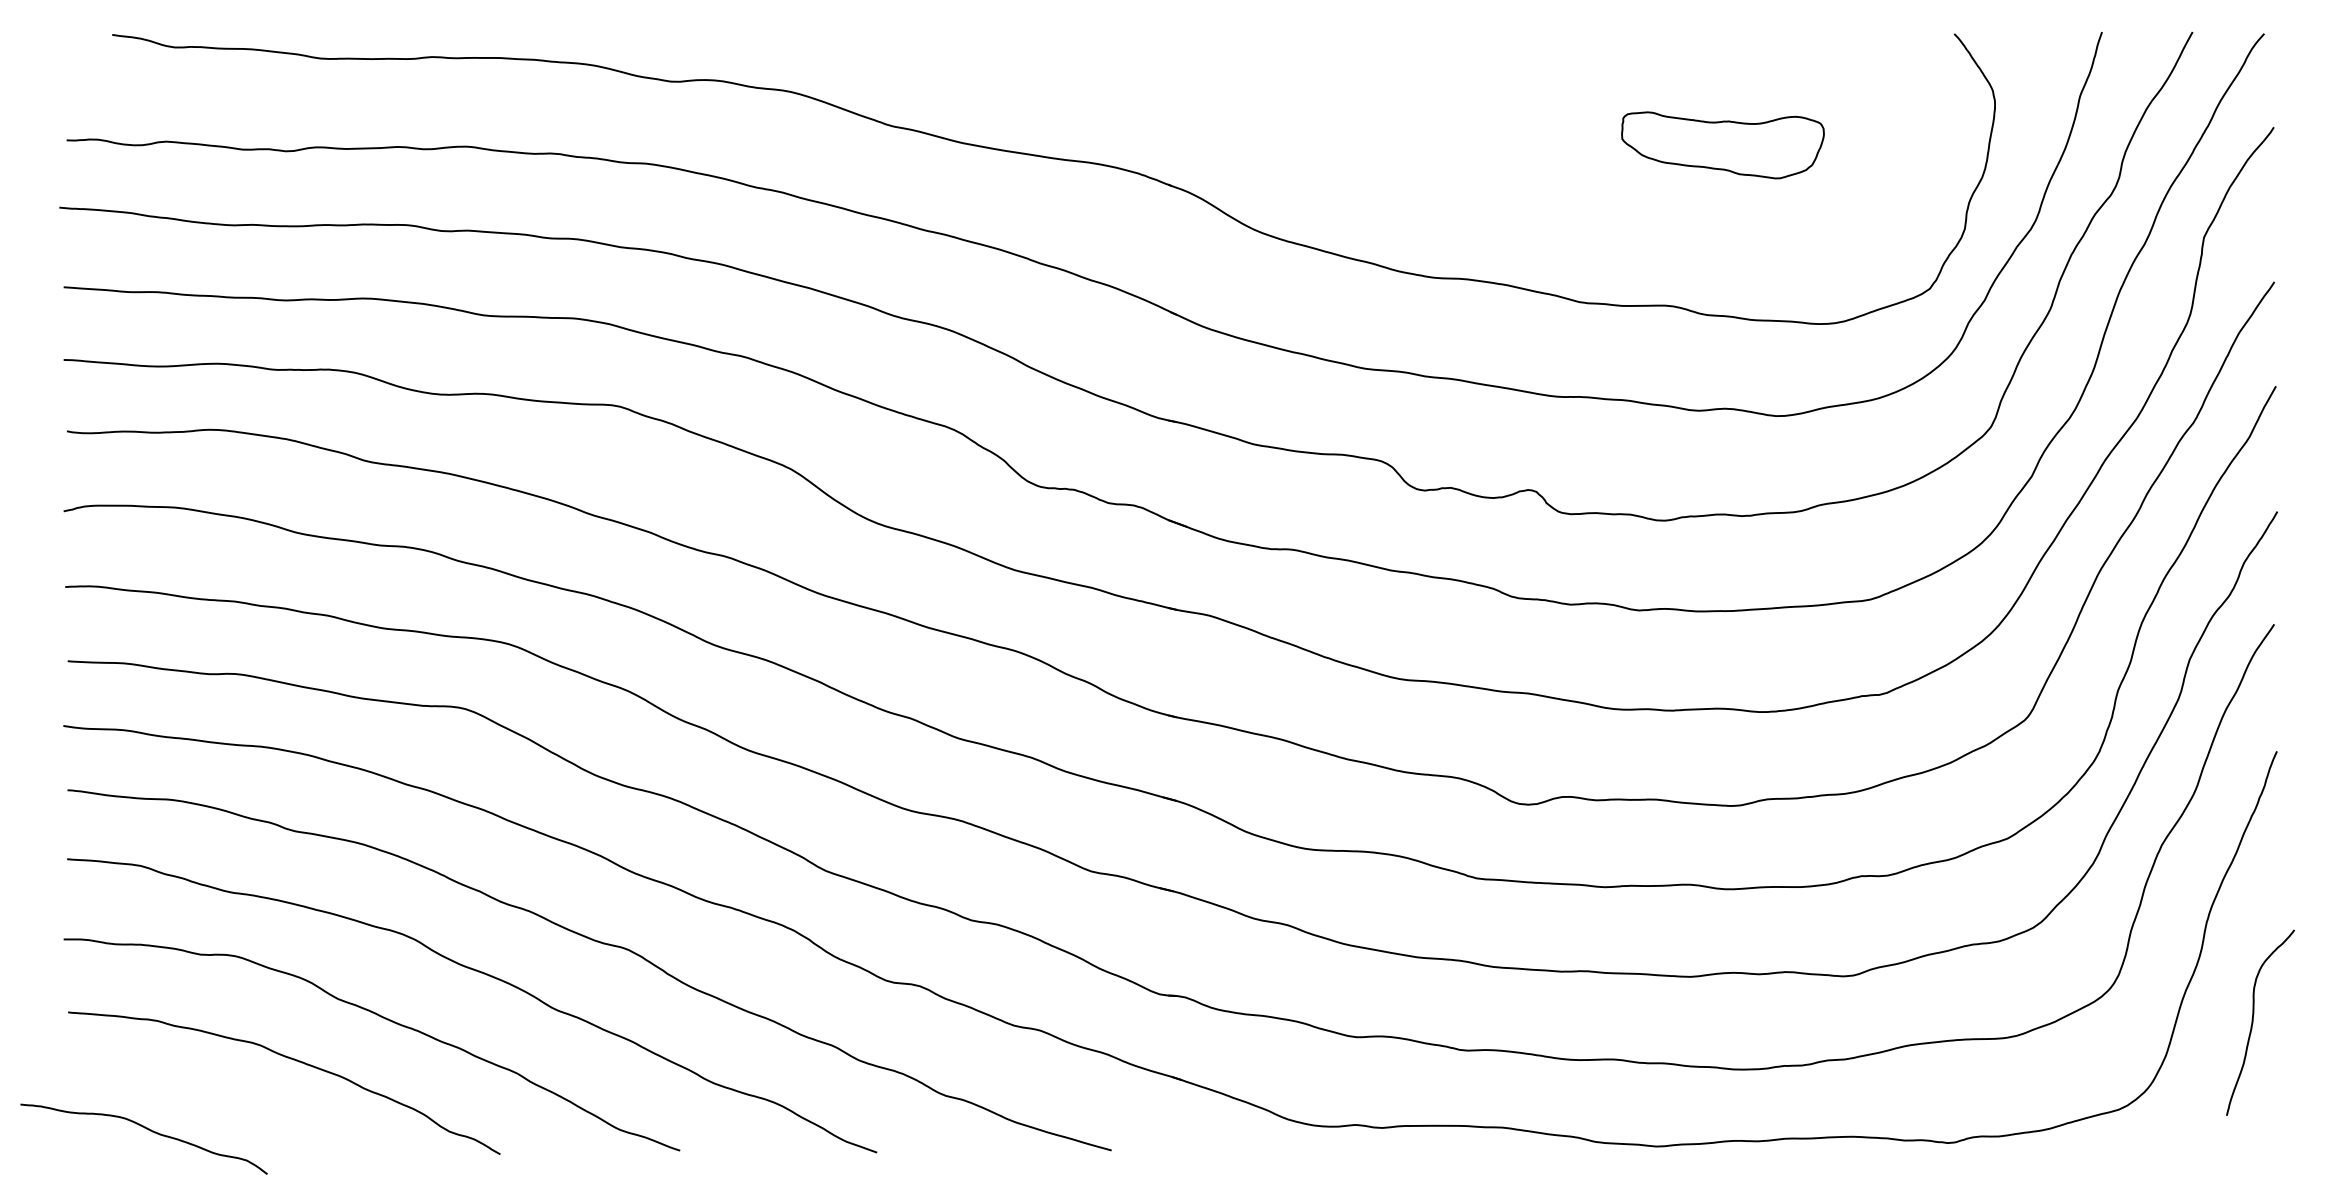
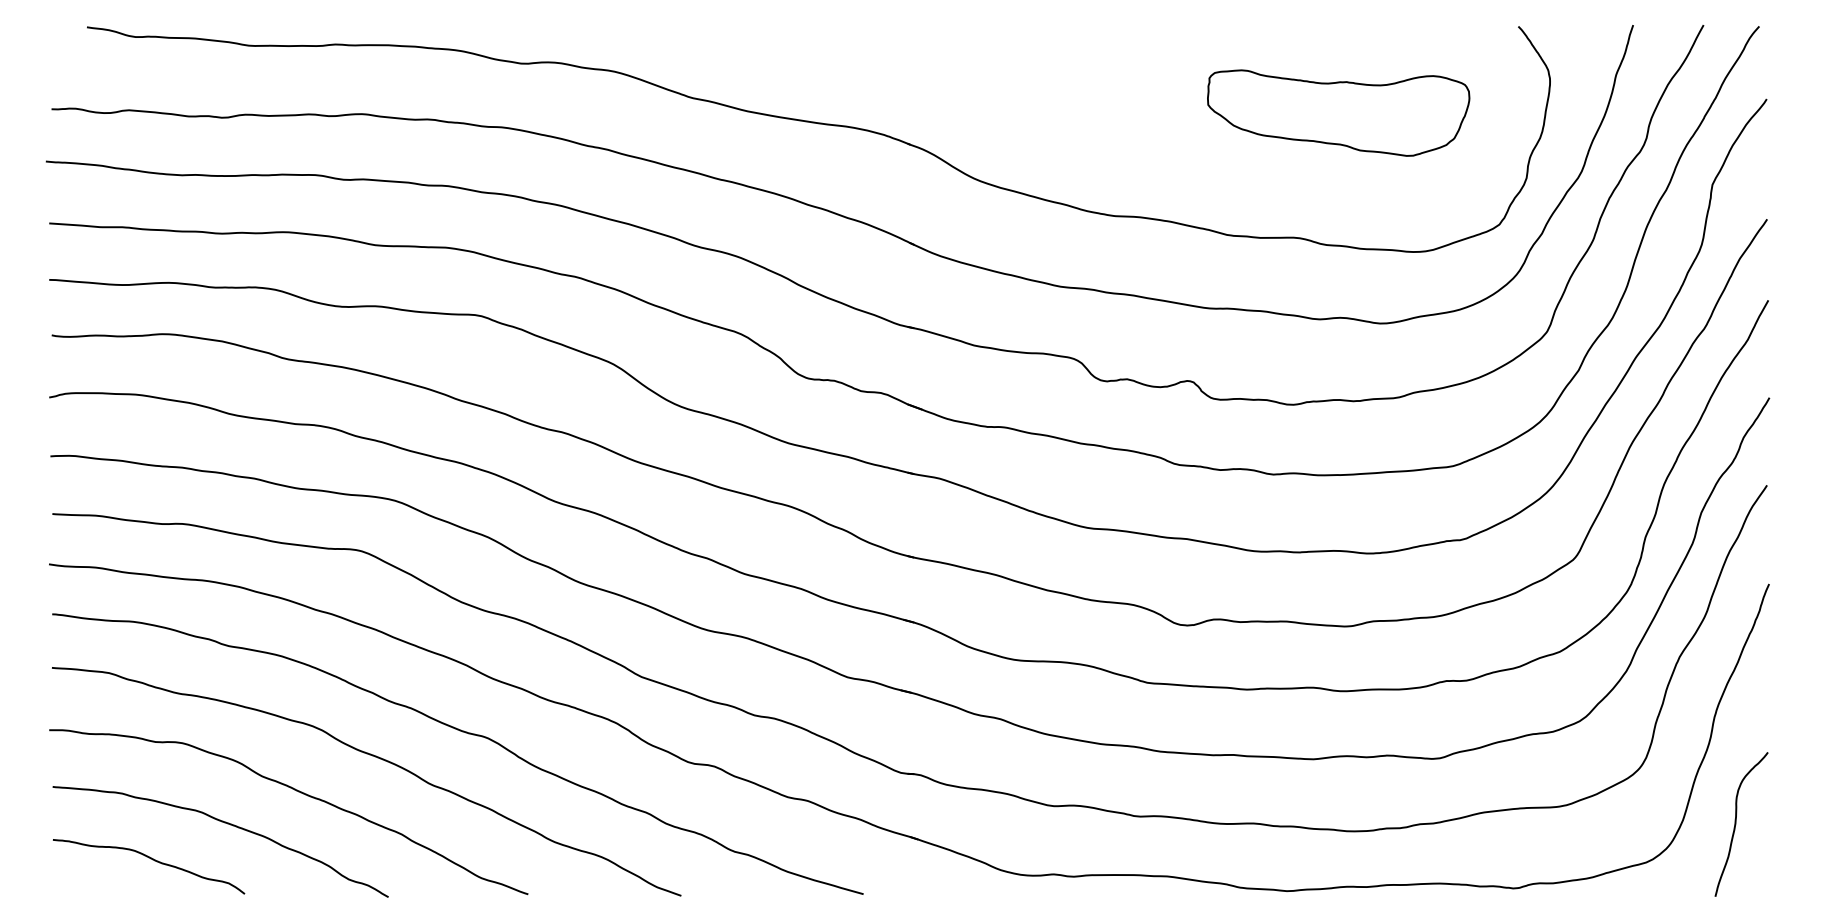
part: (1722, 145) -> (1338, 113), size x1.67
curve: (2253, 1022) -> (1736, 824), moved
curve: (148, 1130) -> (152, 860), moved

